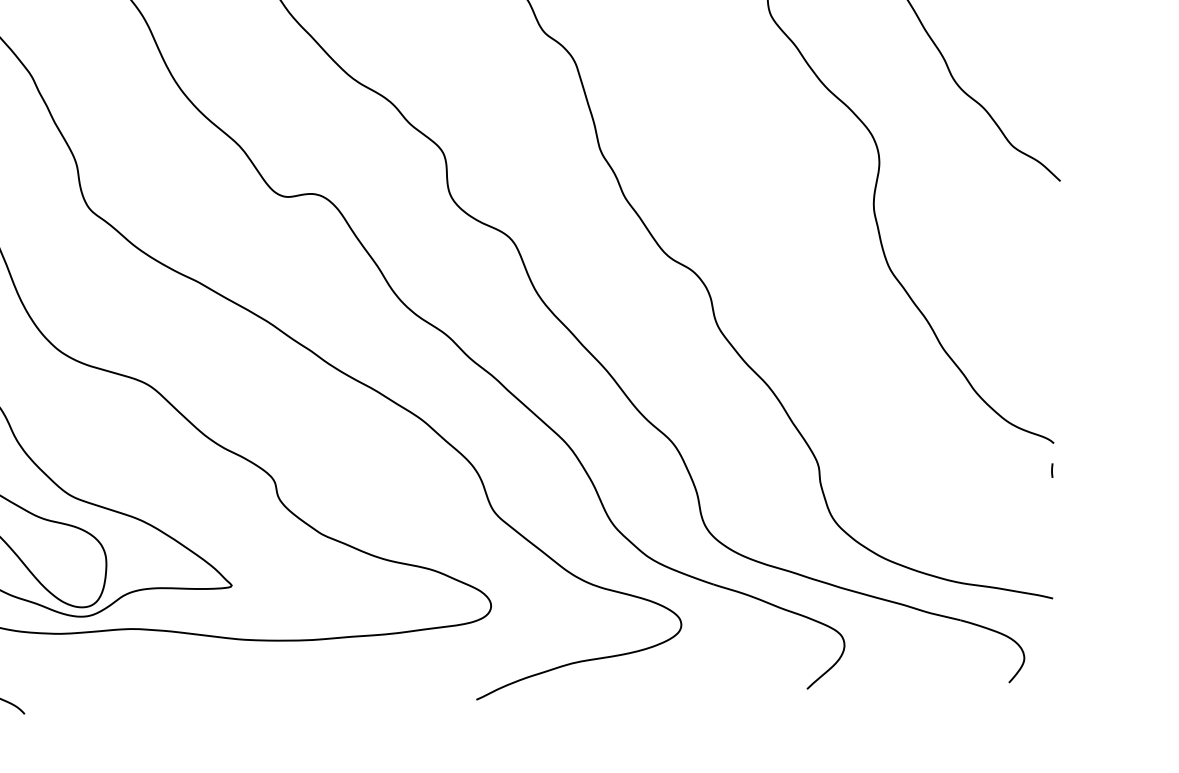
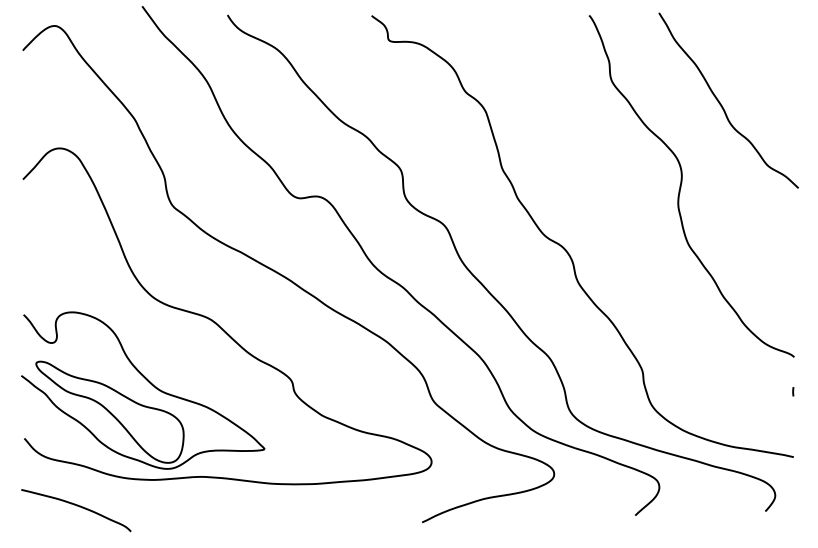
line: (1052, 470) -> (793, 391), moved

